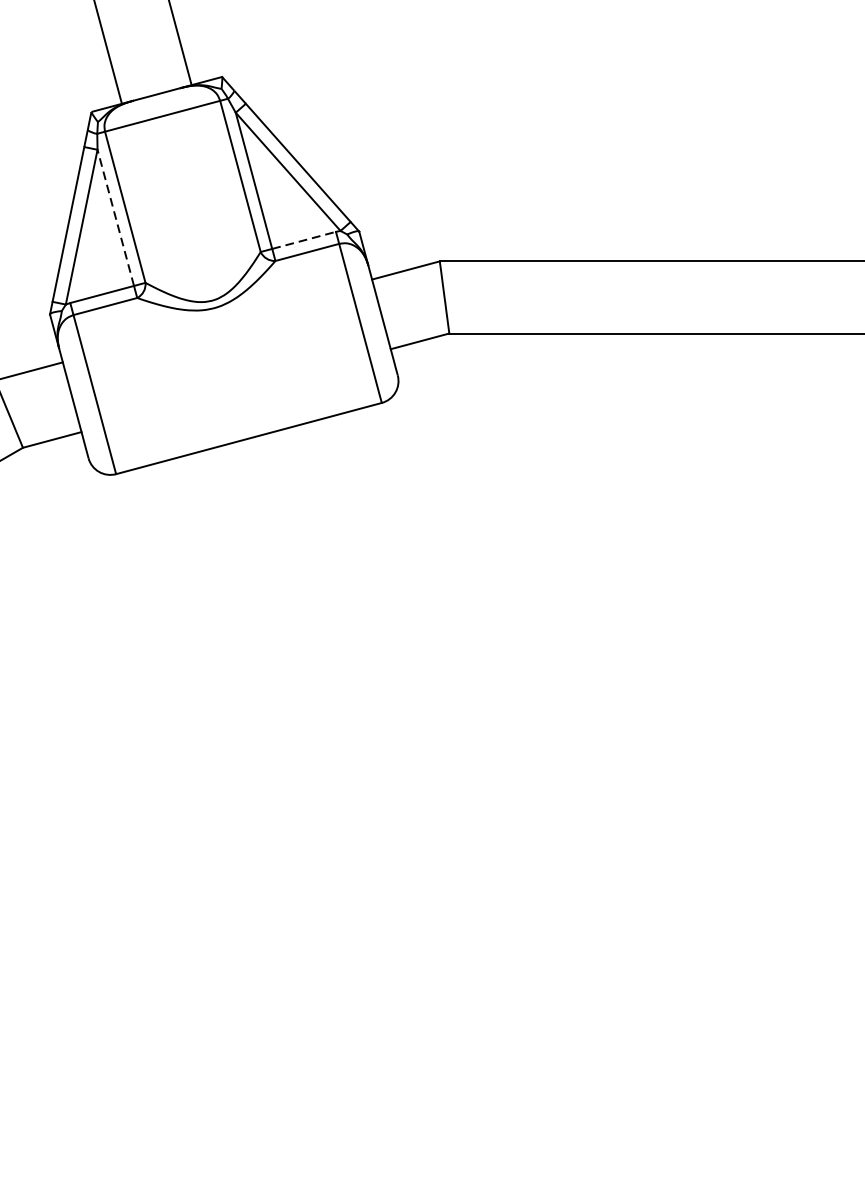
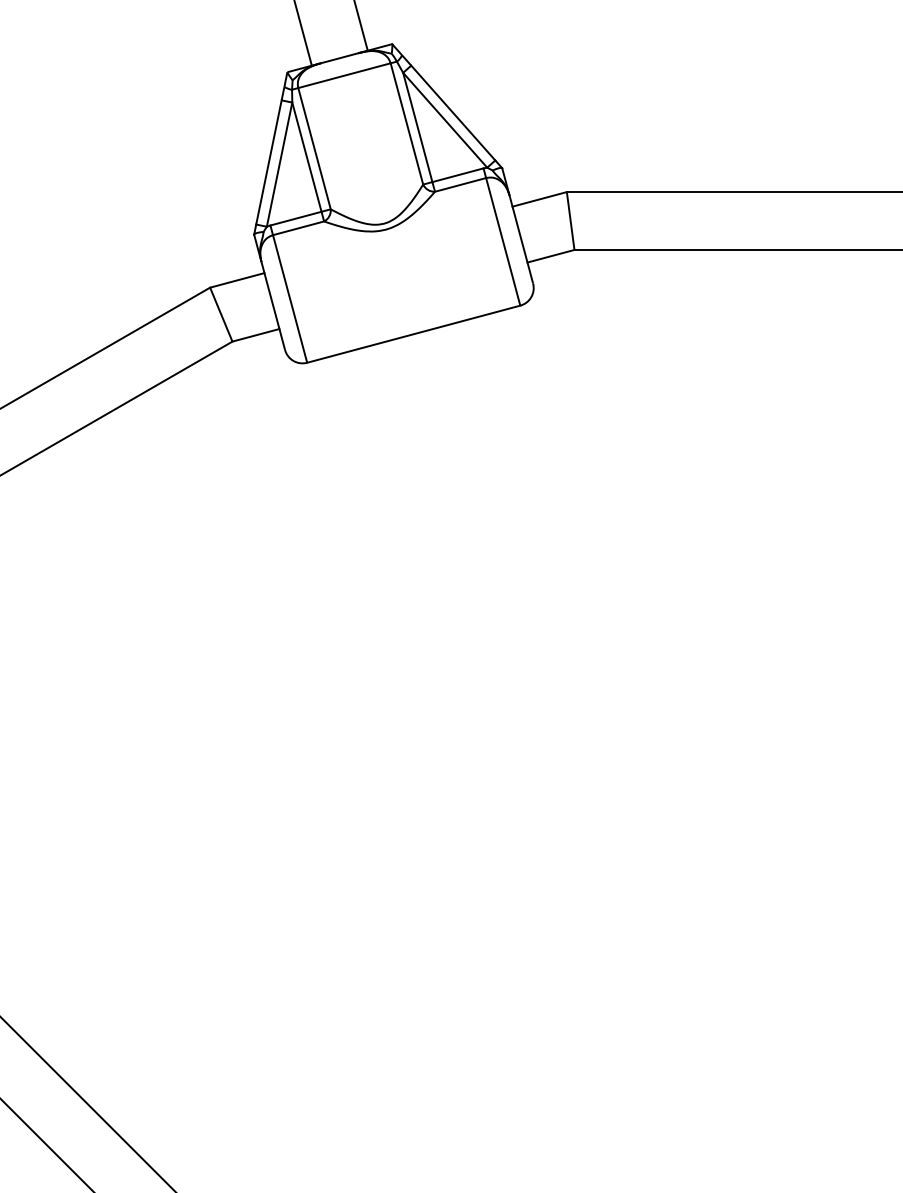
line: (115, 218) -> (306, 157), dashed -> solid
line: (304, 240) -> (458, 175), dashed -> solid

